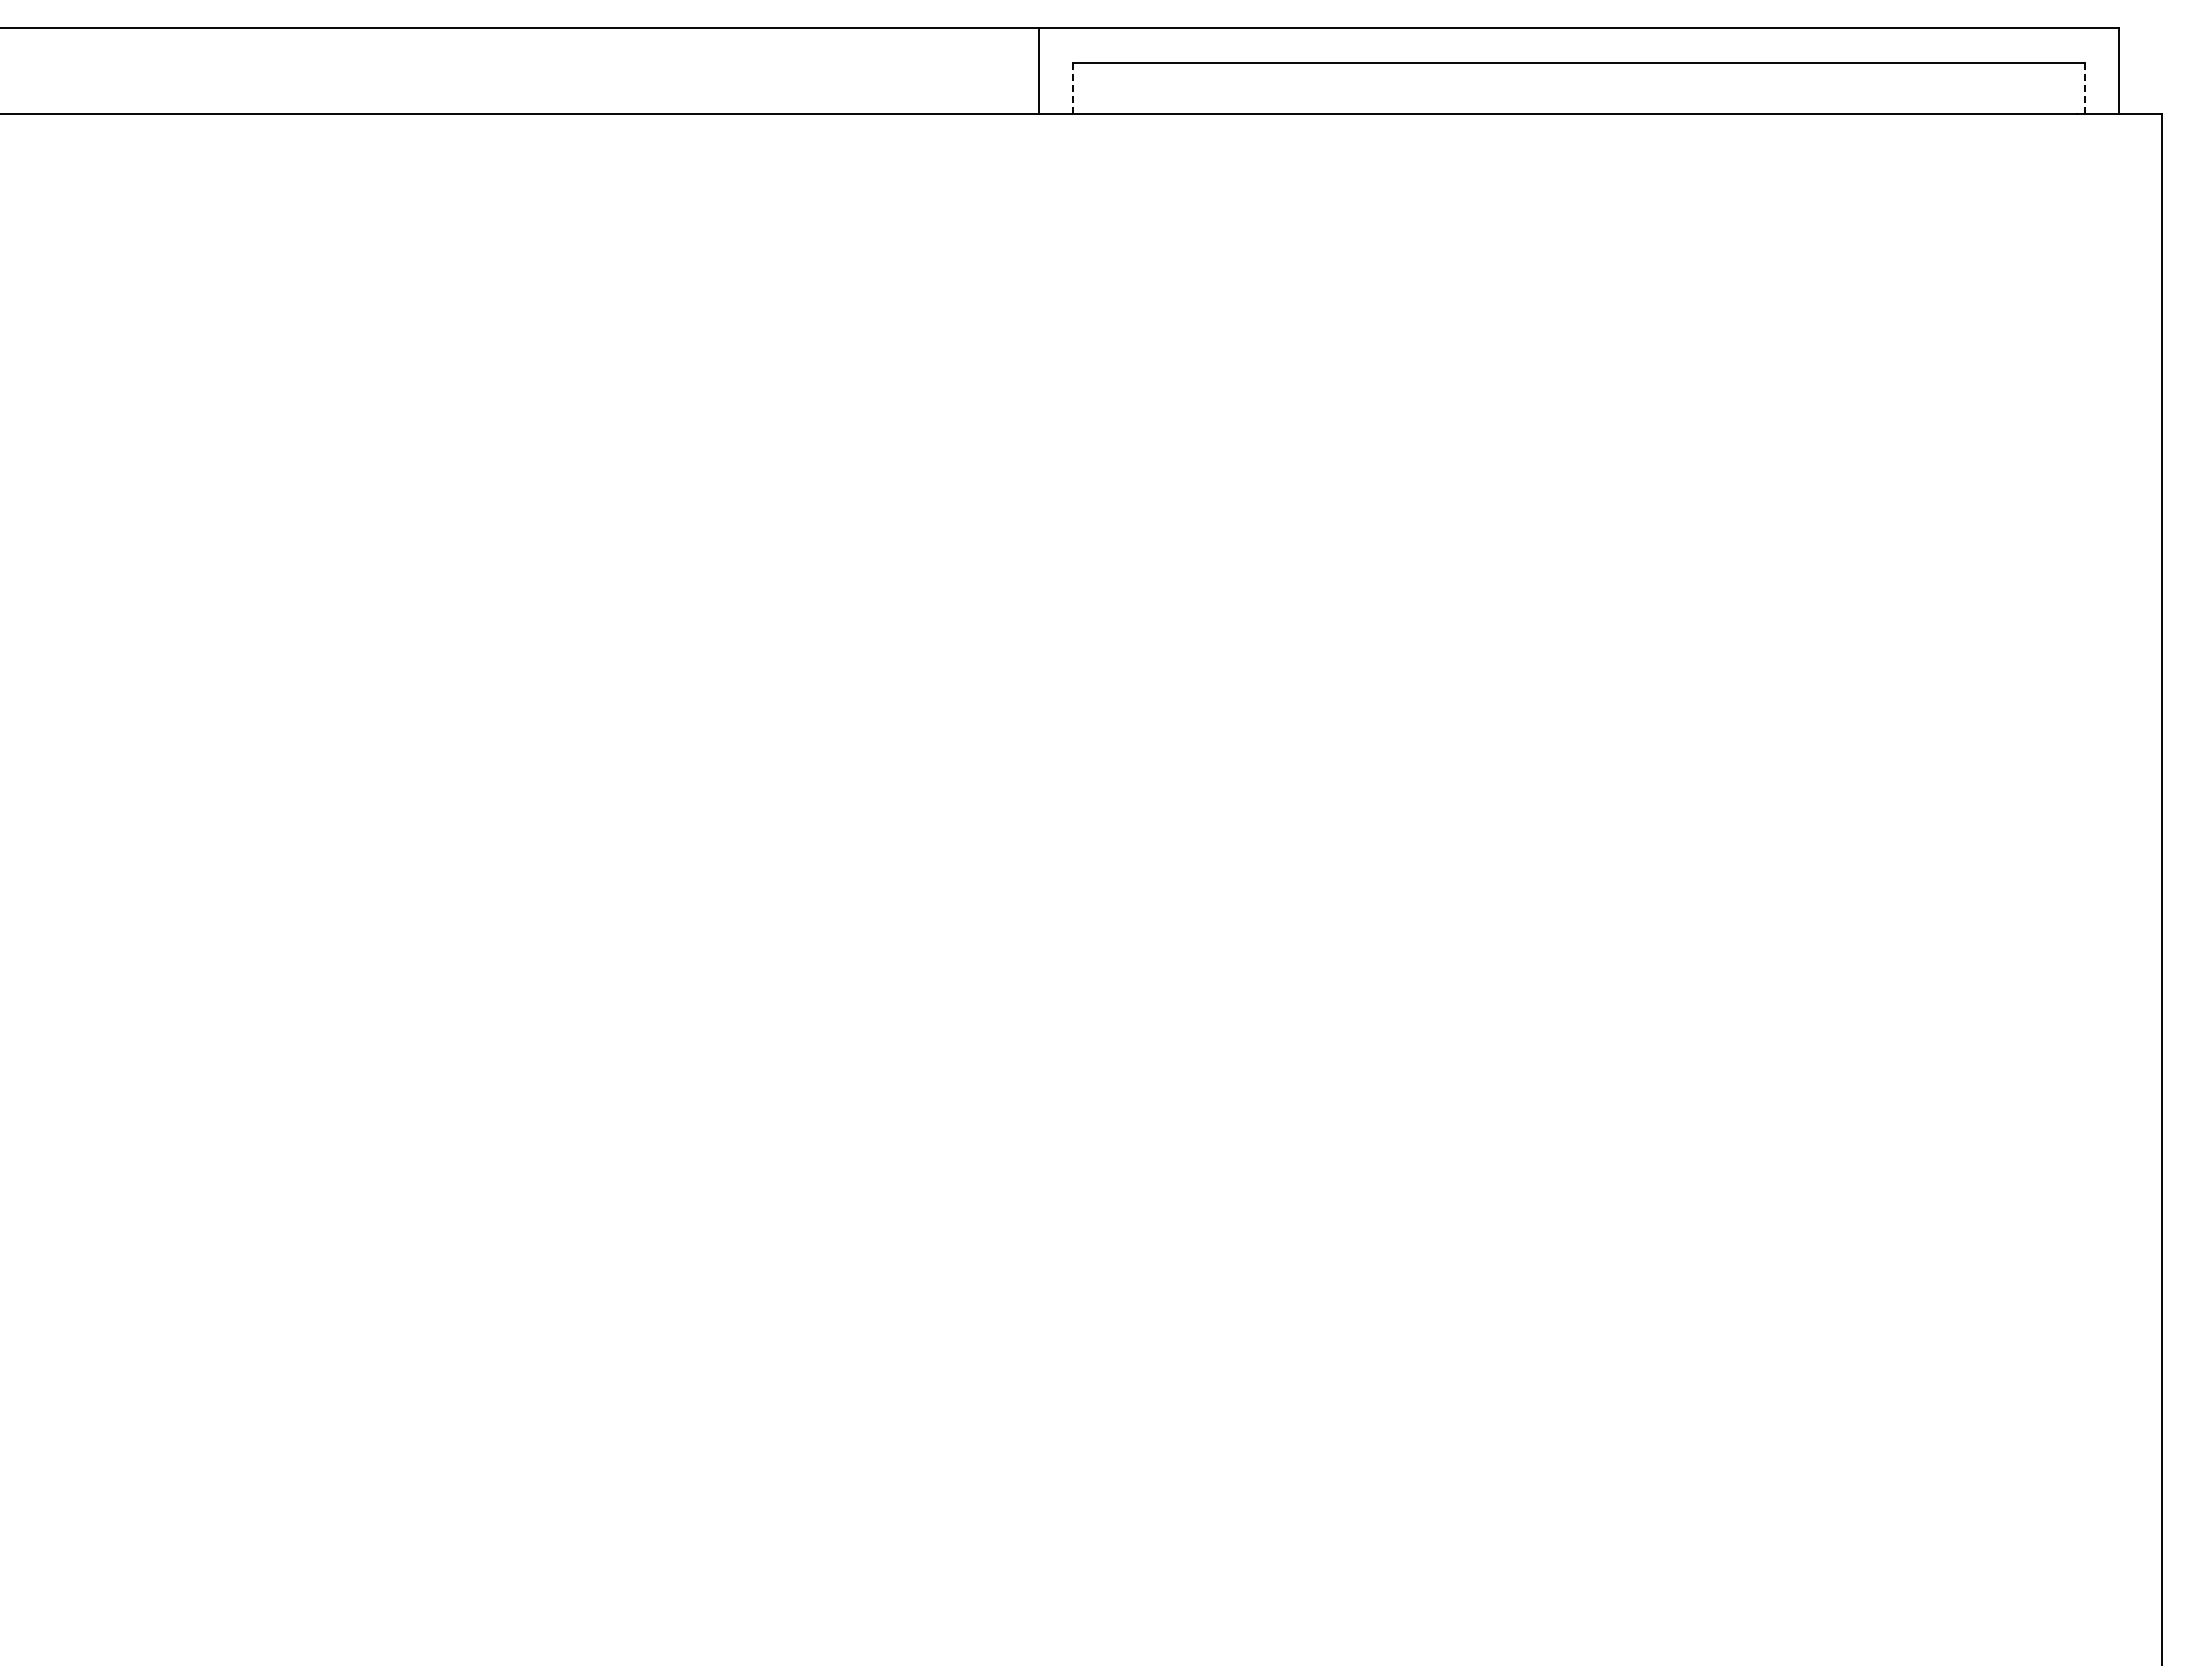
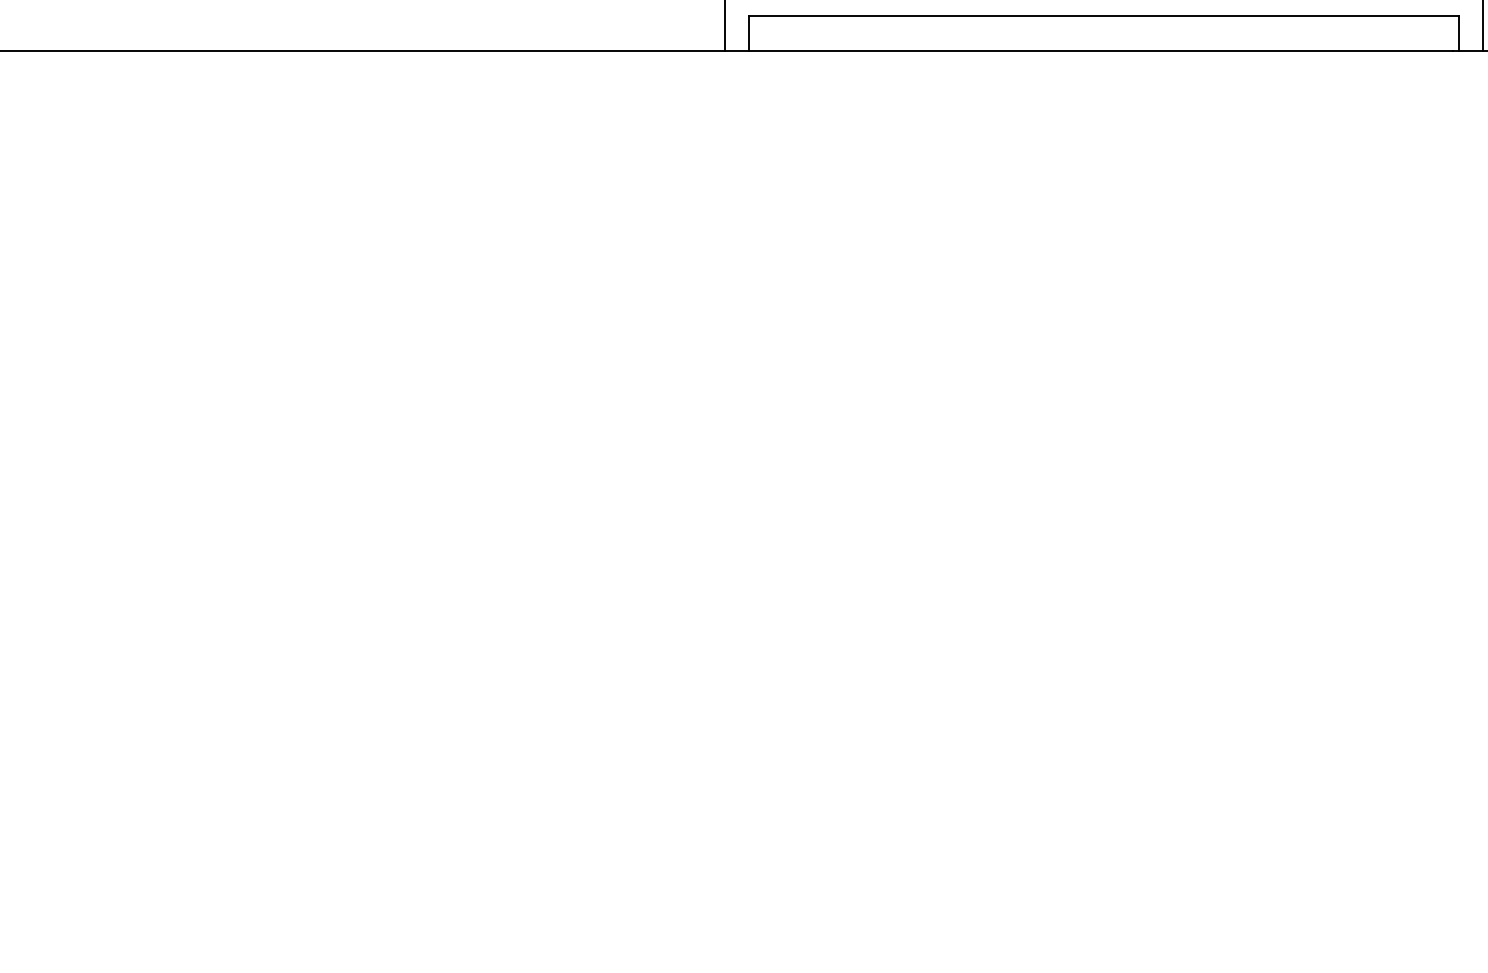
line: (1072, 88) -> (749, 33), dashed -> solid
line: (2085, 88) -> (1458, 33), dashed -> solid

